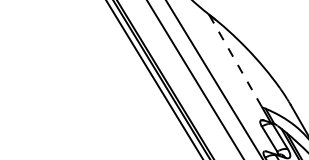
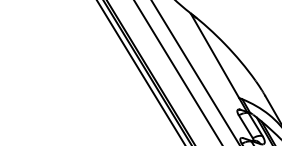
line: (236, 61) -> (215, 56), dashed -> solid

